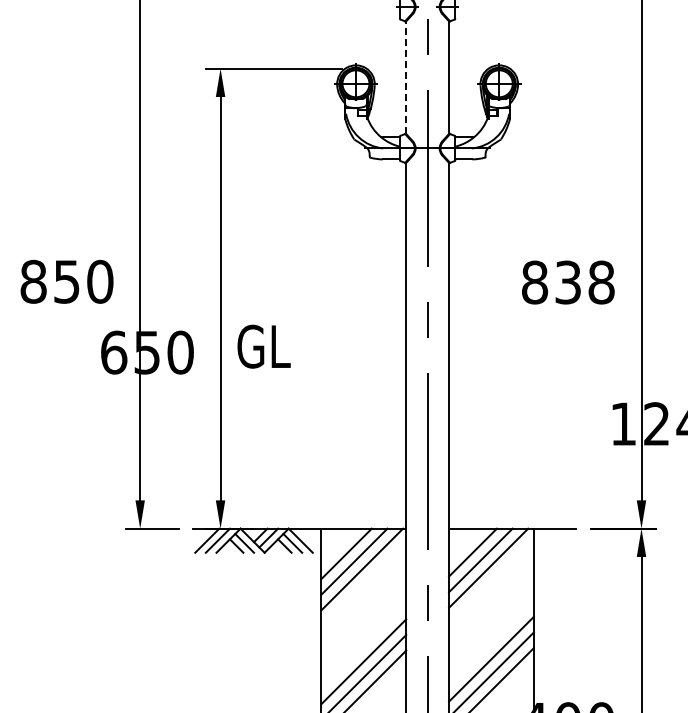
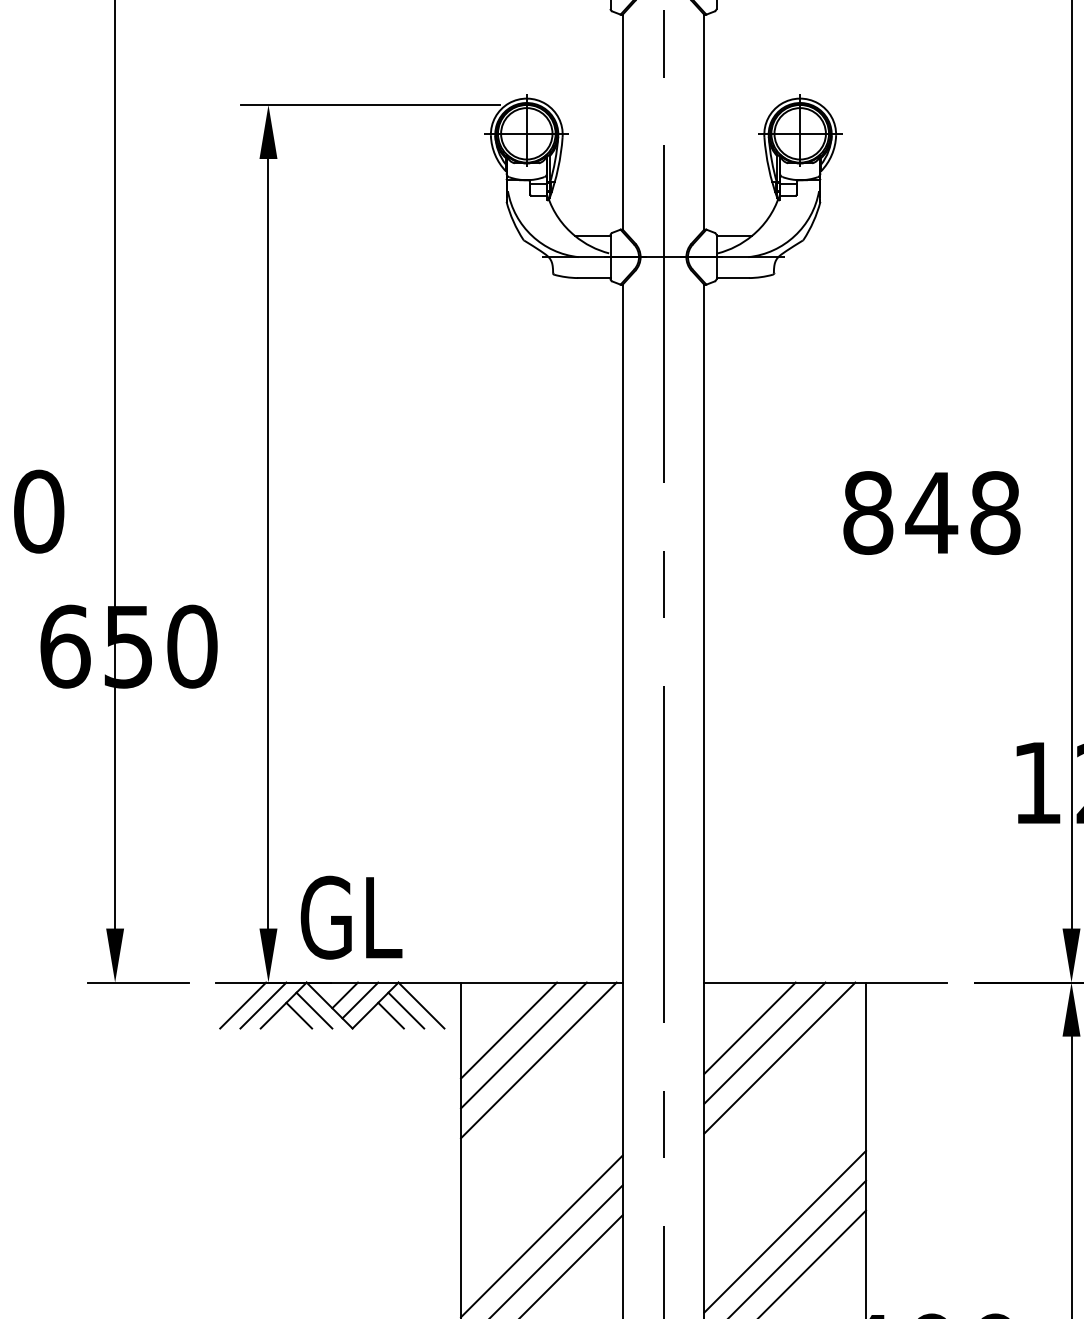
line: (406, 77) -> (623, 121), dashed -> solid
text: (568, 282) -> (932, 512), 838 -> 848
text: (263, 346) -> (350, 917), moved

